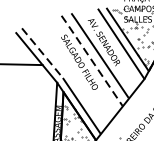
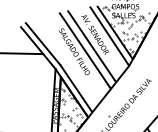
line: (42, 53) -> (43, 44), dashed -> solid
line: (91, 59) -> (84, 49), dashed -> solid

